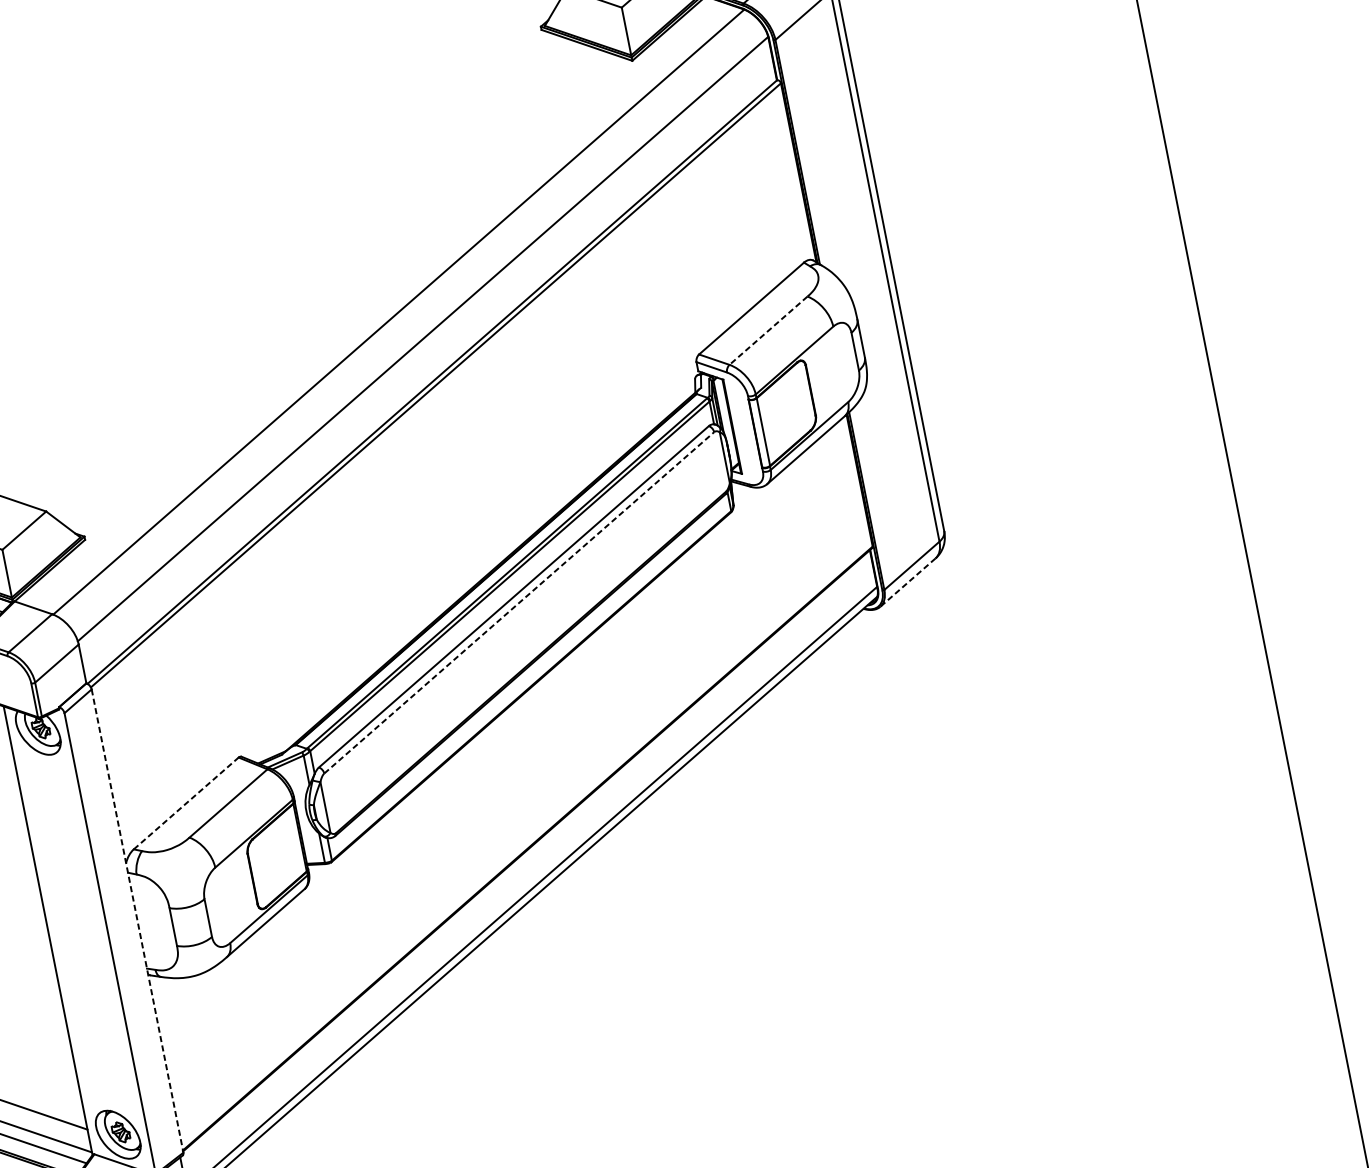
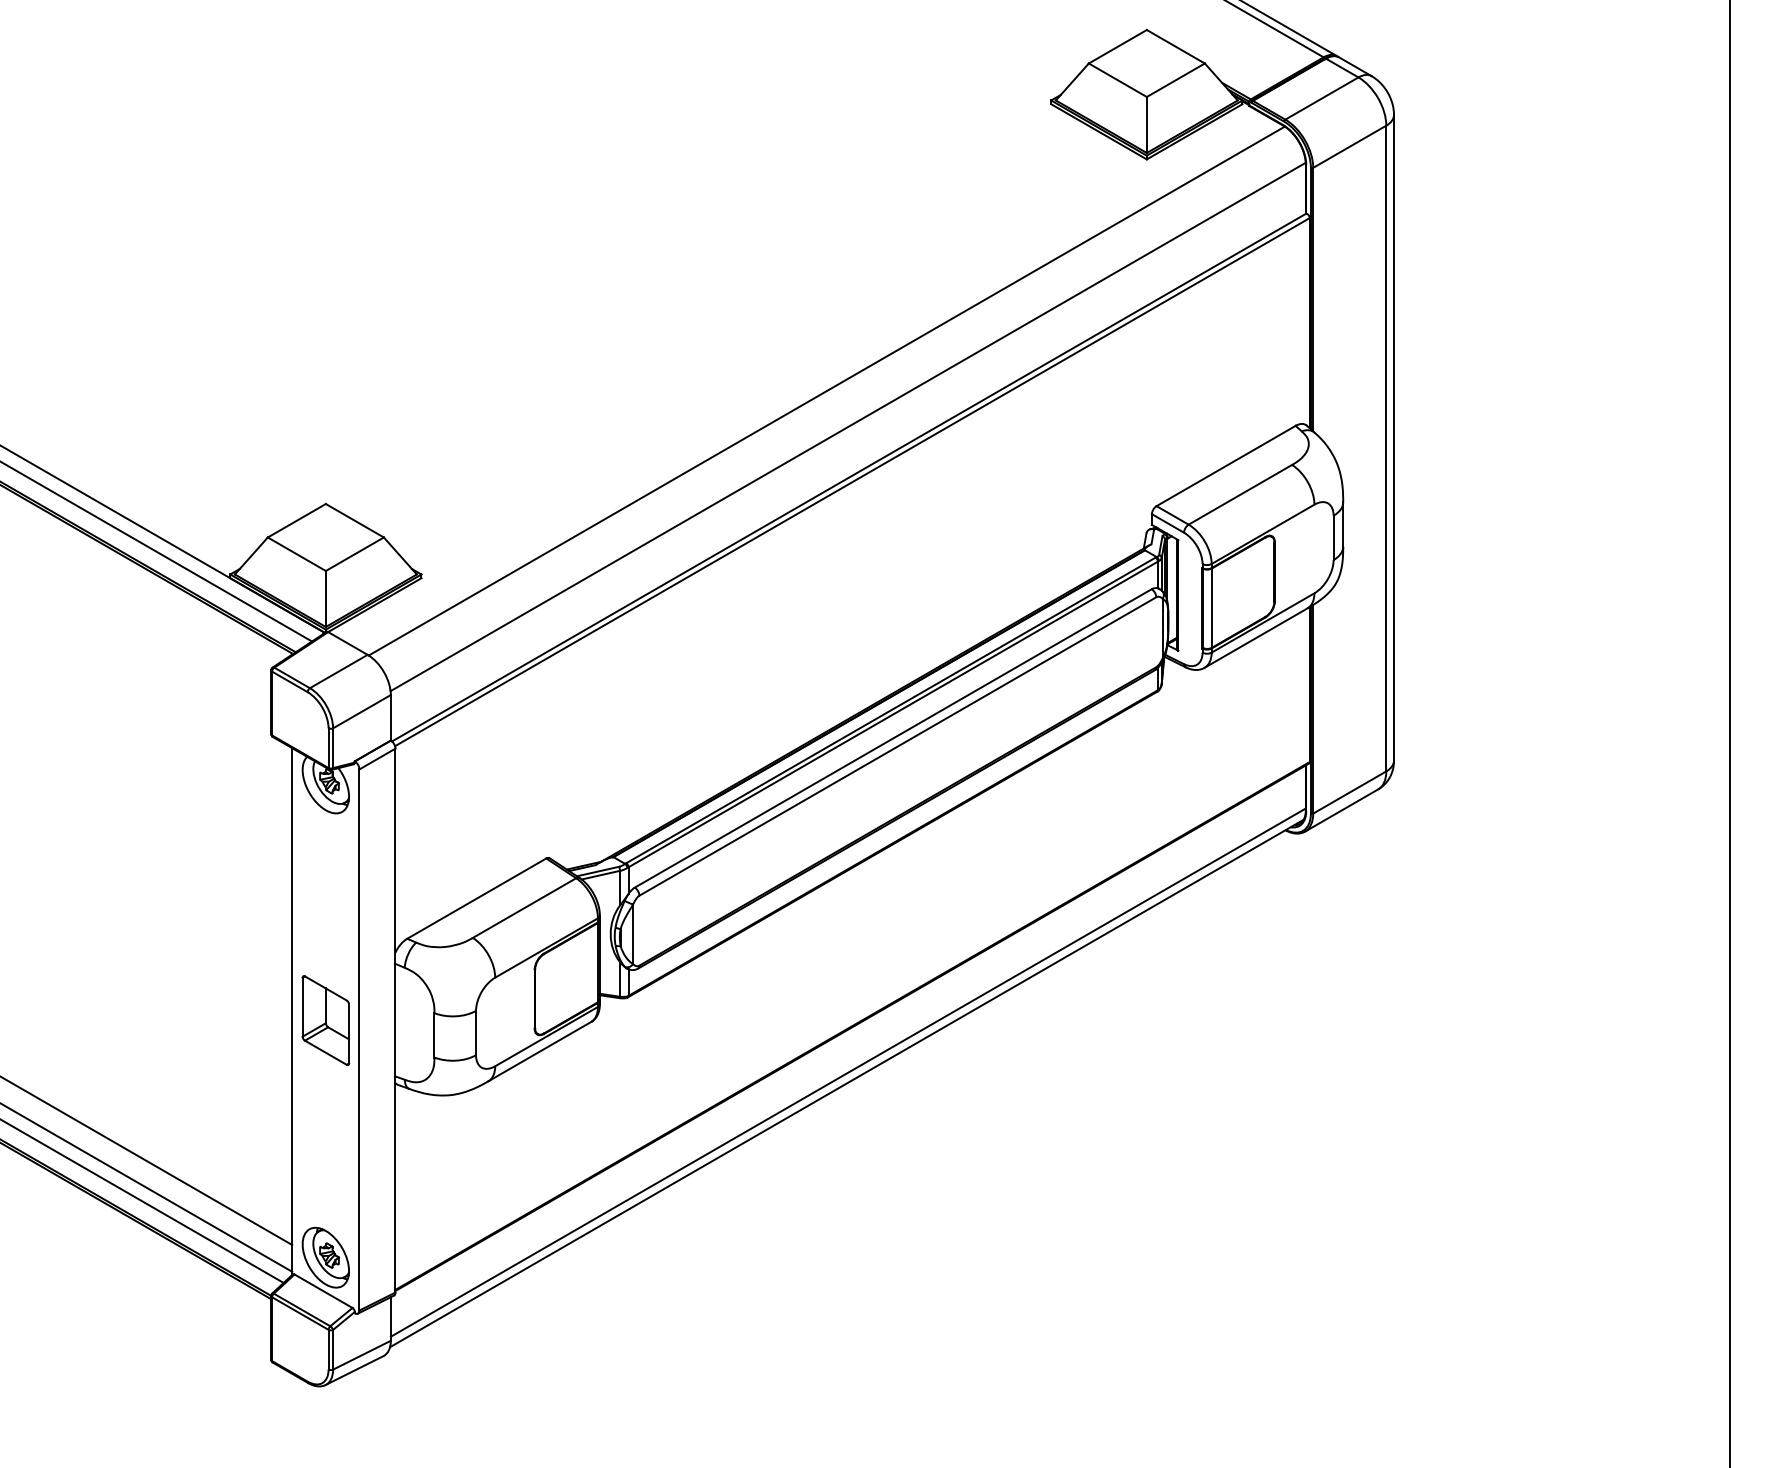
line: (768, 330) -> (1240, 494), dashed -> solid
line: (907, 582) -> (1341, 810), dashed -> solid
line: (519, 602) -> (898, 746), dashed -> solid
line: (186, 803) -> (477, 898), dashed -> solid
line: (137, 920) -> (395, 1020), dashed -> solid
part: (77, 932) -> (325, 1020), added

